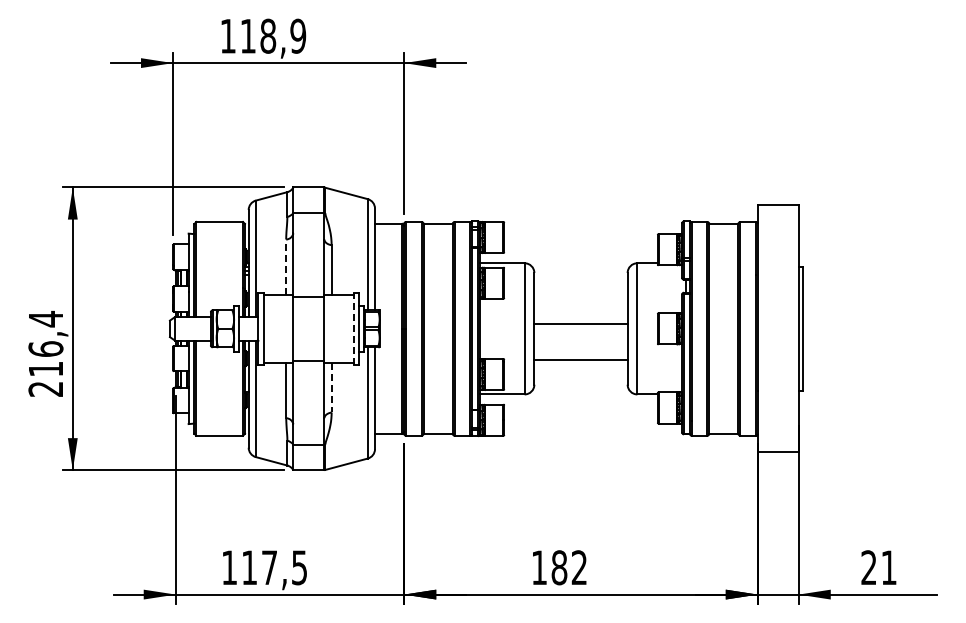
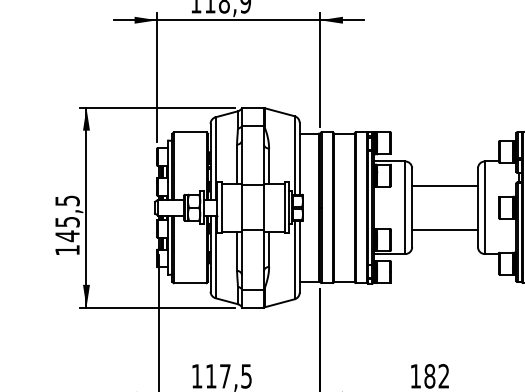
line: (286, 267) -> (237, 164), dashed -> solid
line: (580, 323) -> (444, 185), moved
line: (353, 328) -> (284, 207), dashed -> solid
text: (45, 353) -> (67, 225), 216,4 -> 145,5
line: (331, 387) -> (269, 249), dashed -> solid

